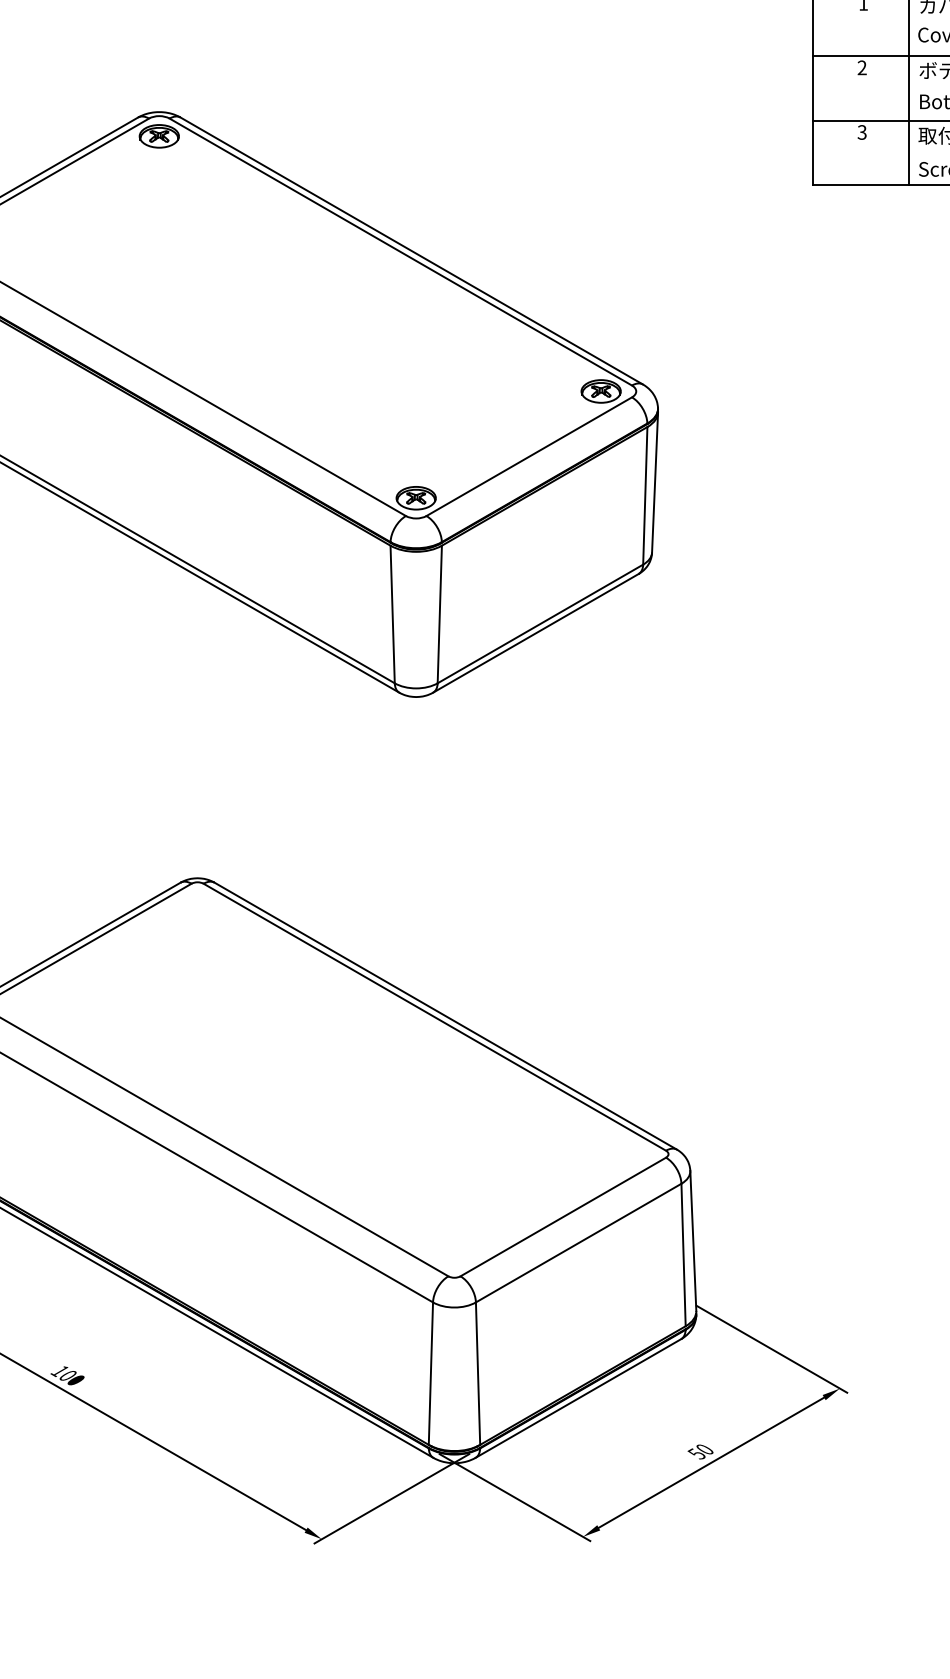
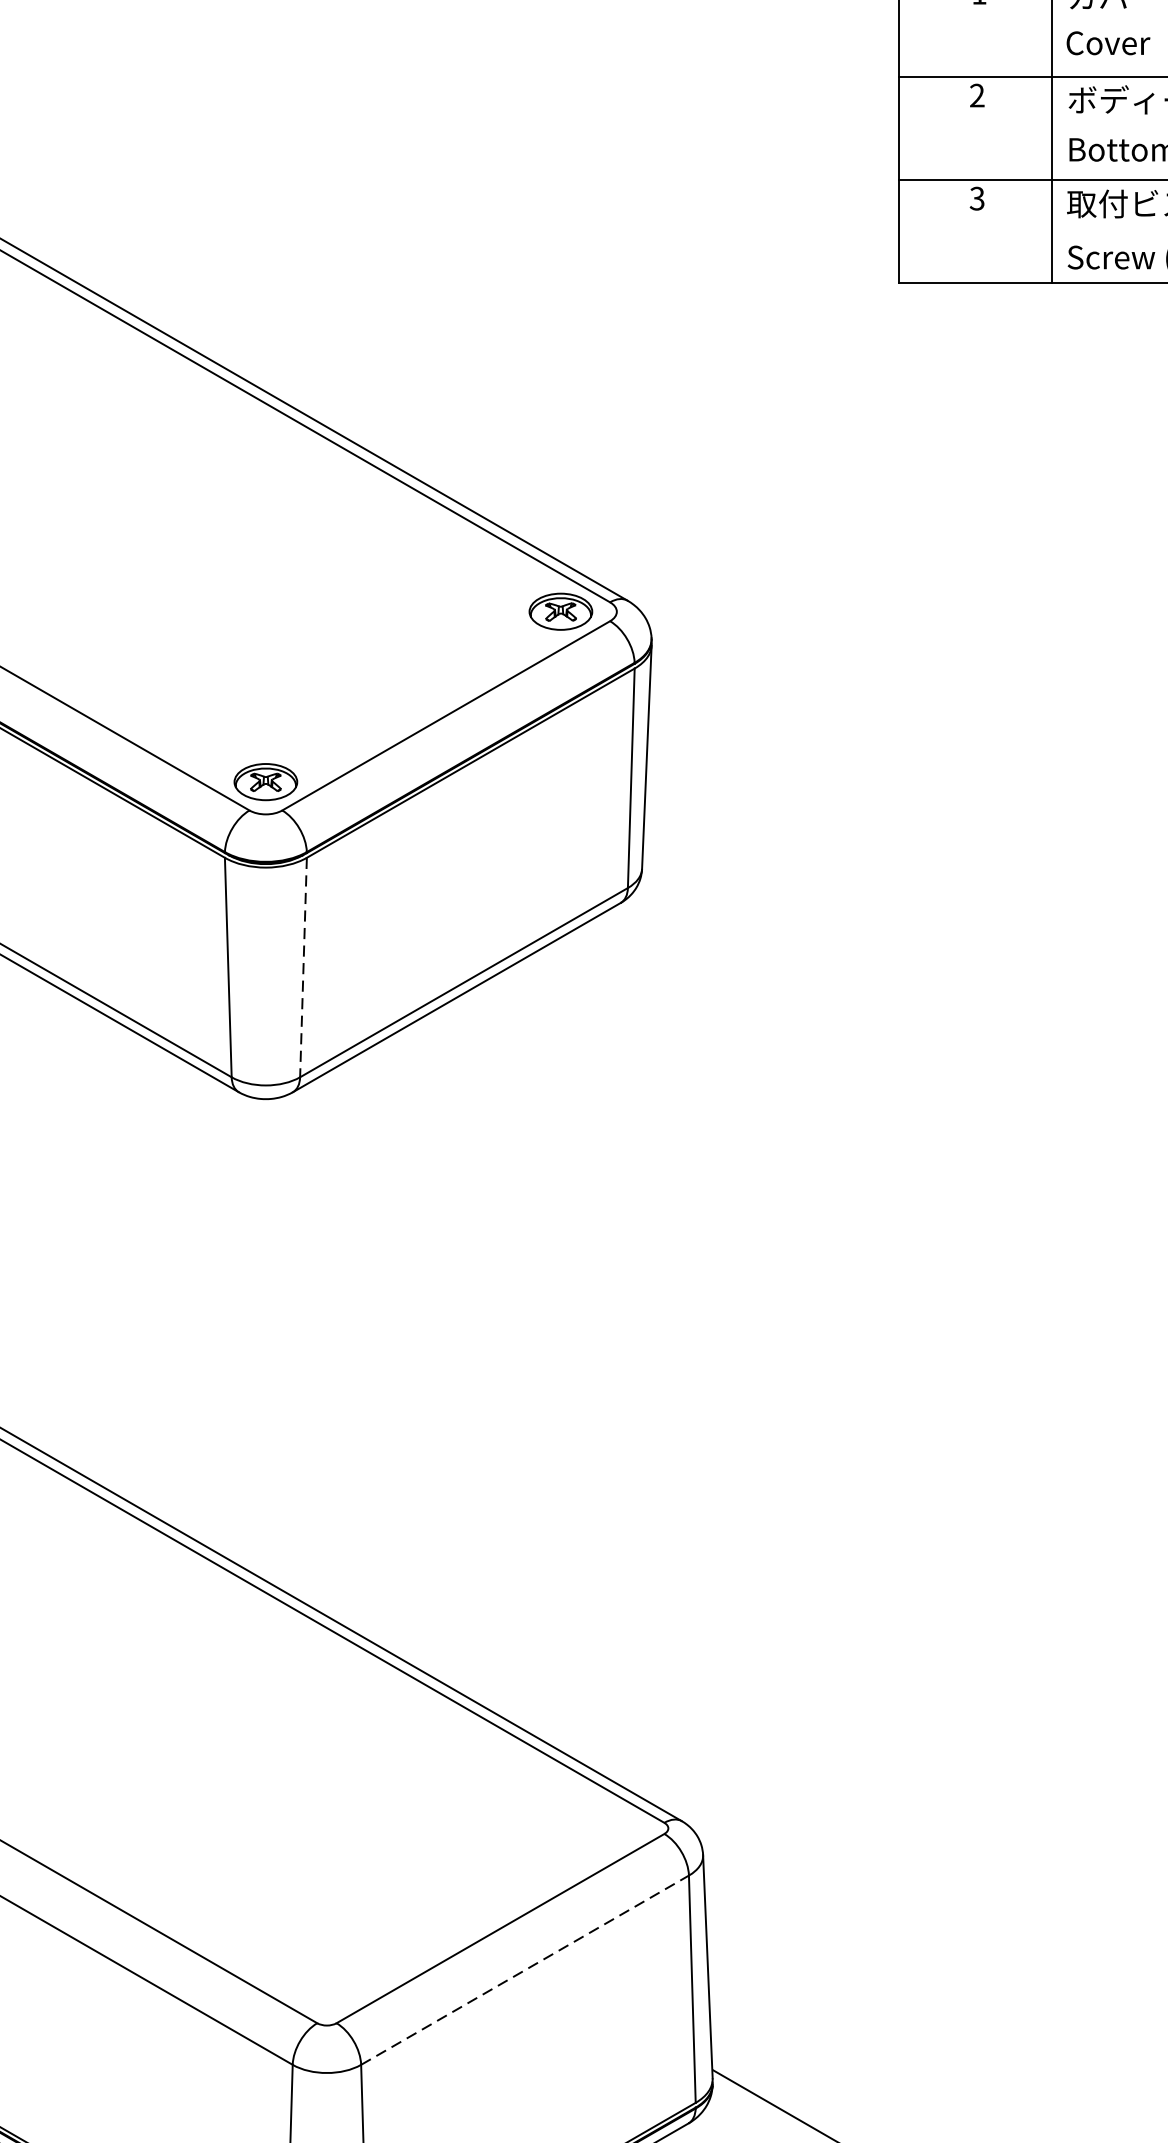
line: (439, 614) -> (303, 967), solid -> dashed
line: (578, 1243) -> (524, 1970), solid -> dashed

